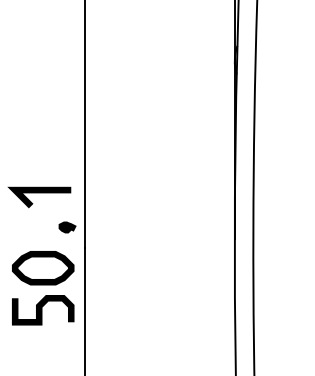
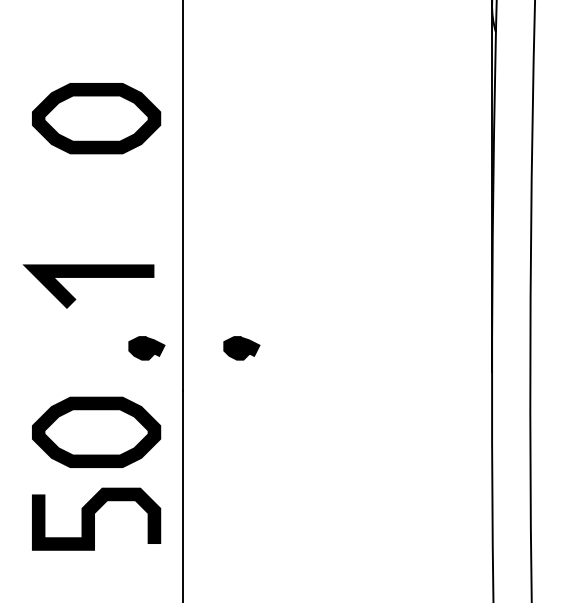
part: (43, 116) -> (97, 119), added
part: (113, 227) -> (241, 348), added

